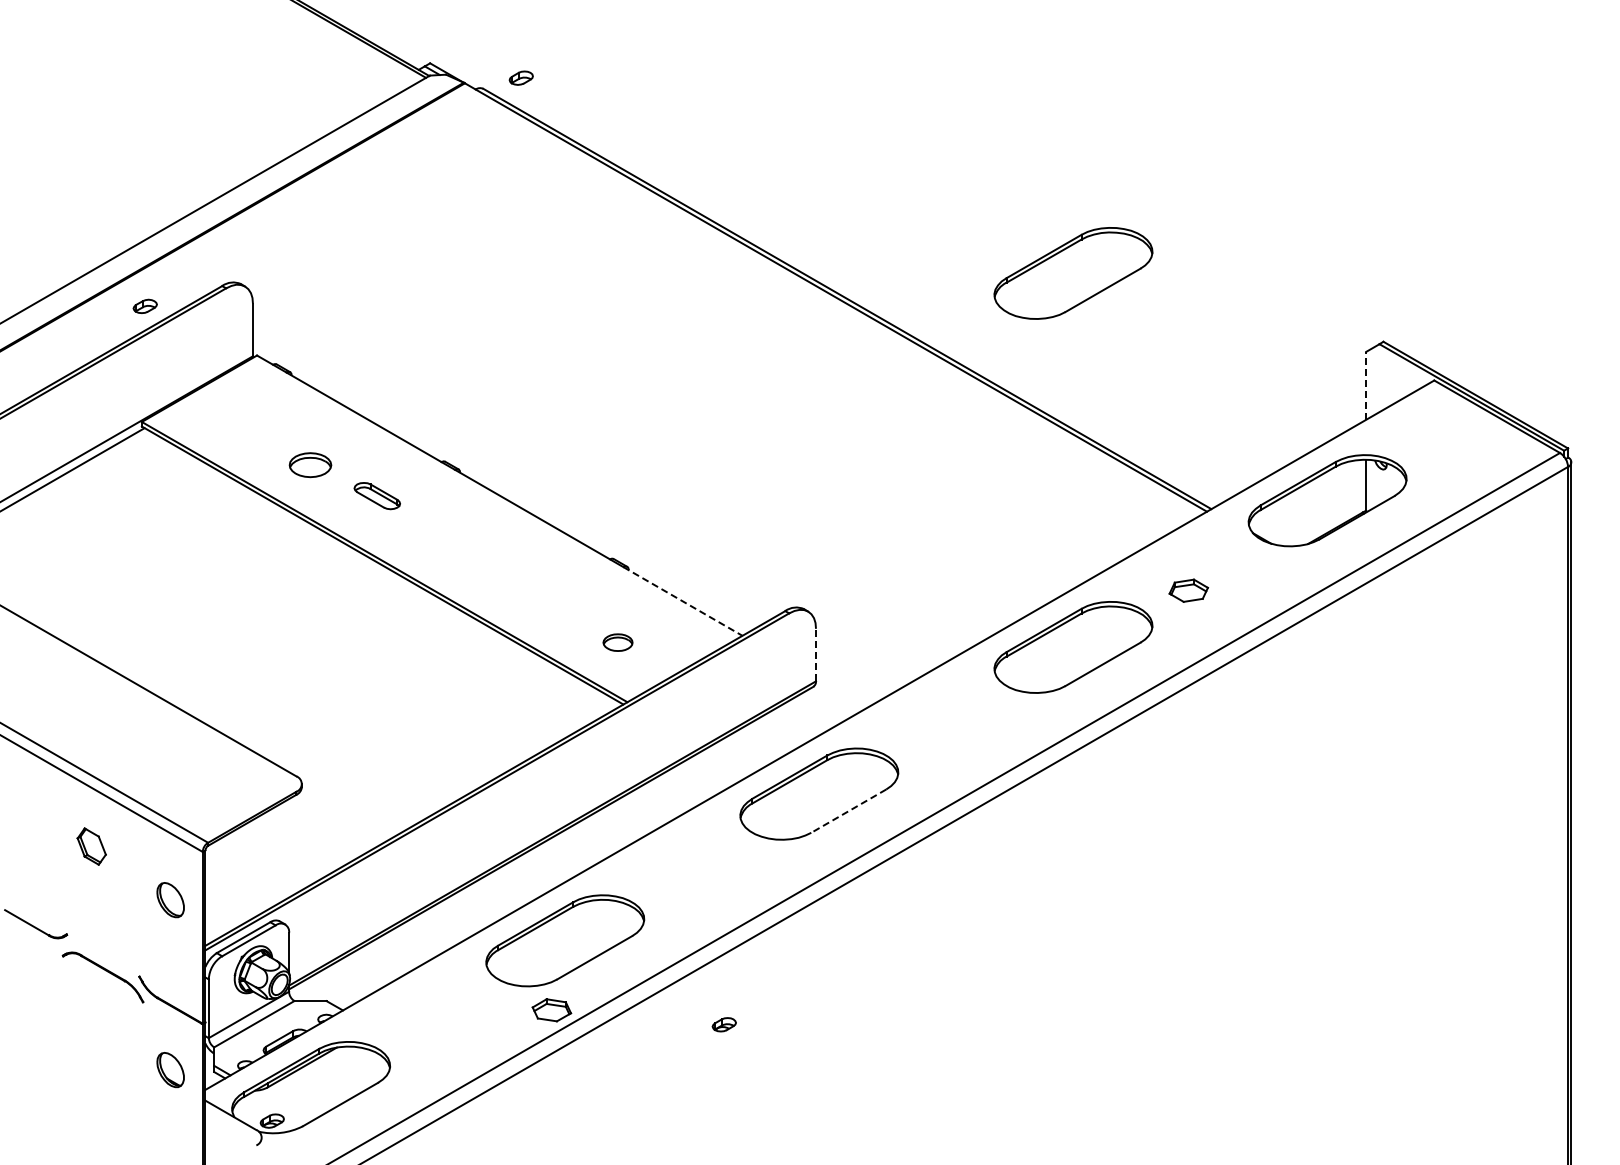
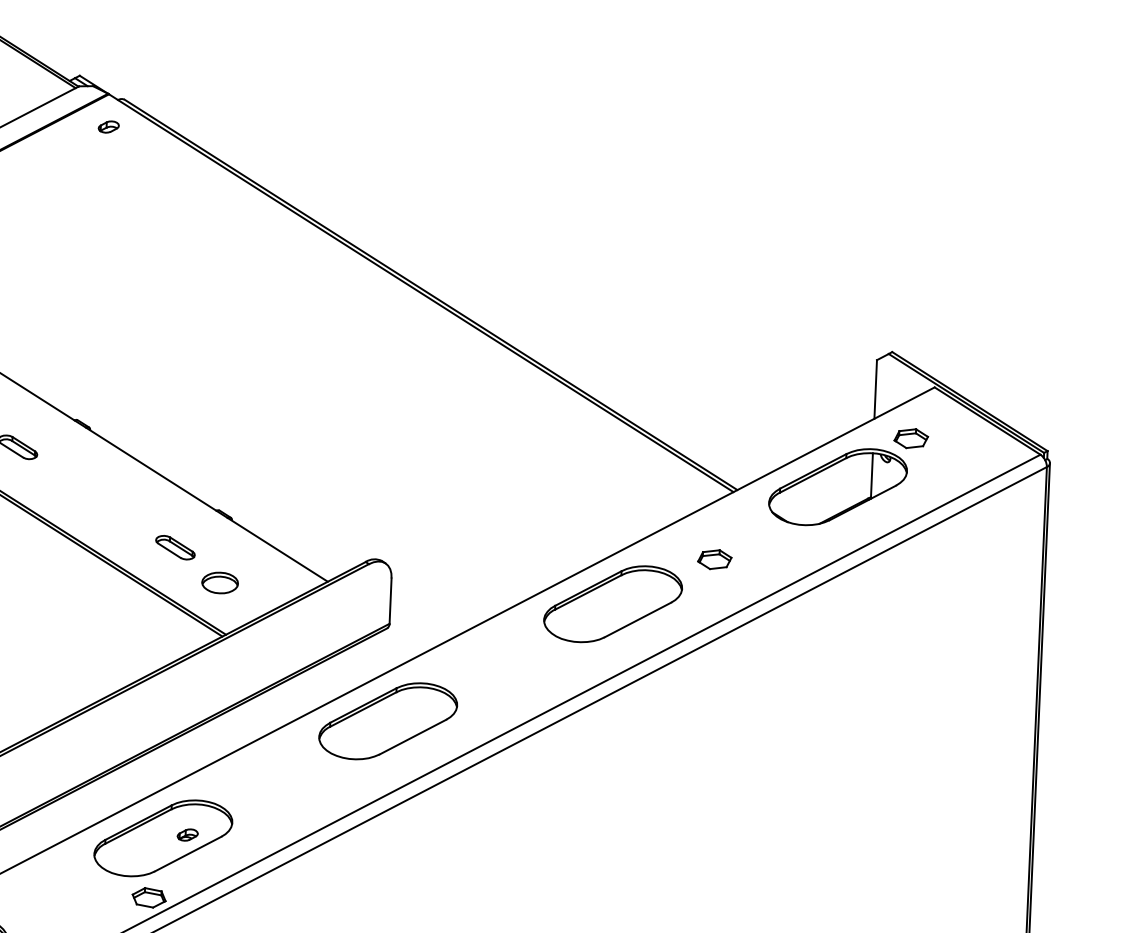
part: (520, 77) -> (108, 126), moved
part: (1073, 273) -> (627, 281), removed
line: (1366, 385) -> (875, 389), dashed -> solid
part: (1409, 440) -> (911, 438), added
line: (682, 601) -> (277, 549), dashed -> solid
part: (564, 604) -> (175, 547), added
part: (617, 642) -> (219, 582), size x1.43
line: (816, 654) -> (391, 600), dashed -> solid
line: (848, 811) -> (412, 737), dashed -> solid
part: (723, 1024) -> (187, 834), moved

